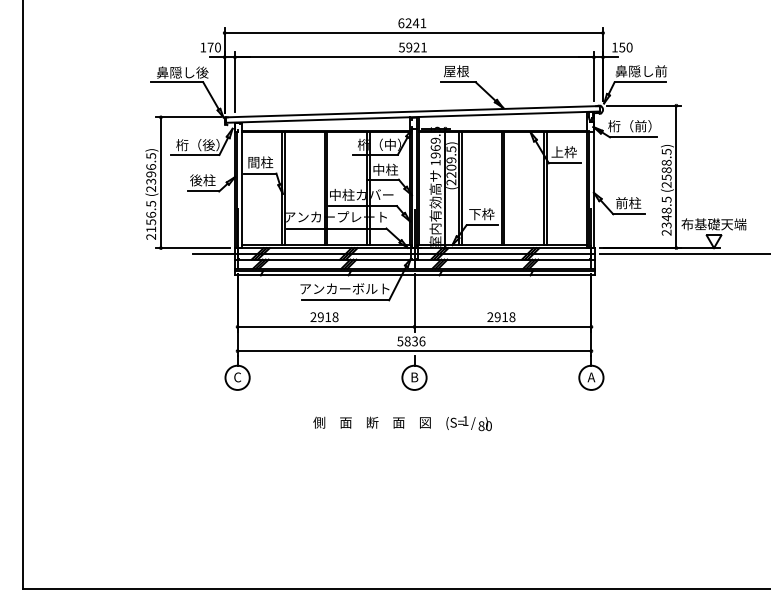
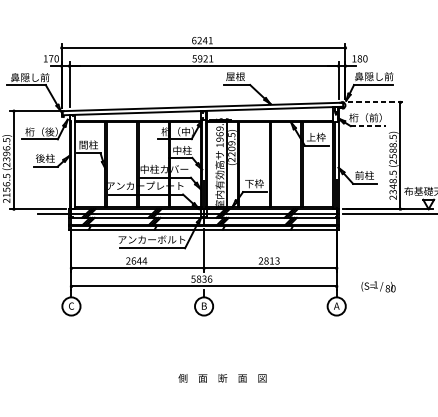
text: (622, 47) -> (360, 58), 150 -> 180
text: (202, 72) -> (45, 77), 鼻隠し後 -> 鼻隠し前
line: (644, 105) -> (376, 102), solid -> dashed
line: (633, 137) -> (368, 126), solid -> dashed
text: (327, 317) -> (138, 261), 2918 -> 2644
text: (504, 317) -> (271, 261), 2918 -> 2813
text: (371, 422) -> (222, 378), moved
text: (468, 423) -> (378, 286), moved

